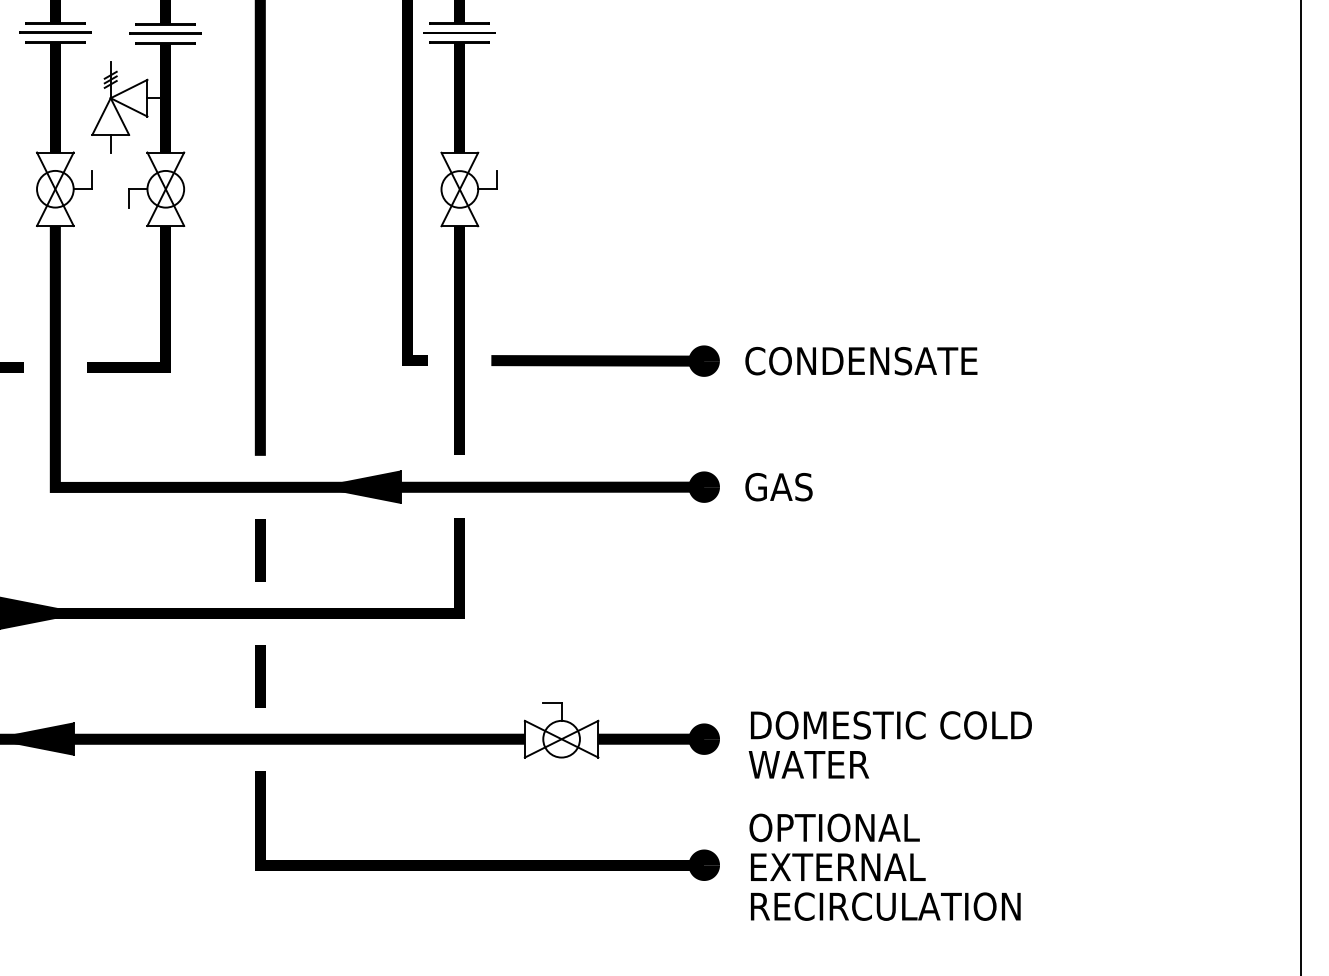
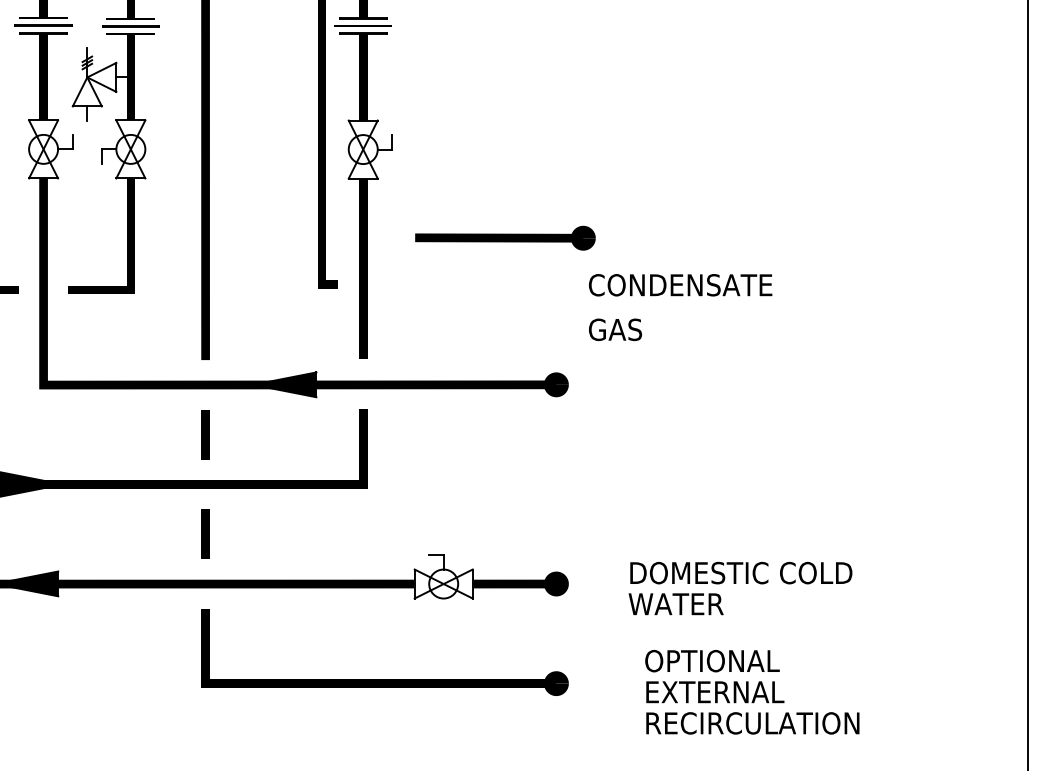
part: (605, 360) -> (505, 237), moved
text: (779, 486) -> (615, 329), moved
text: (890, 744) -> (740, 588), moved
text: (885, 867) -> (752, 692), moved

